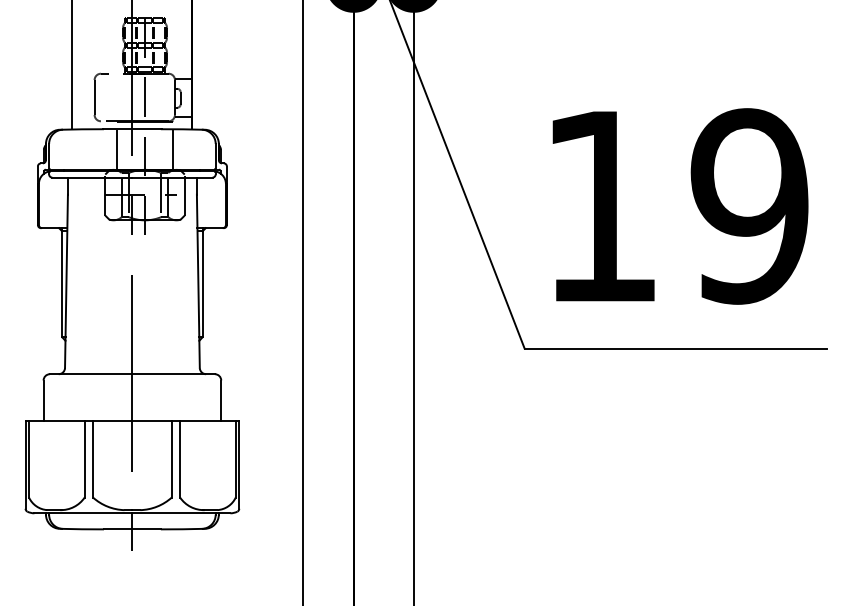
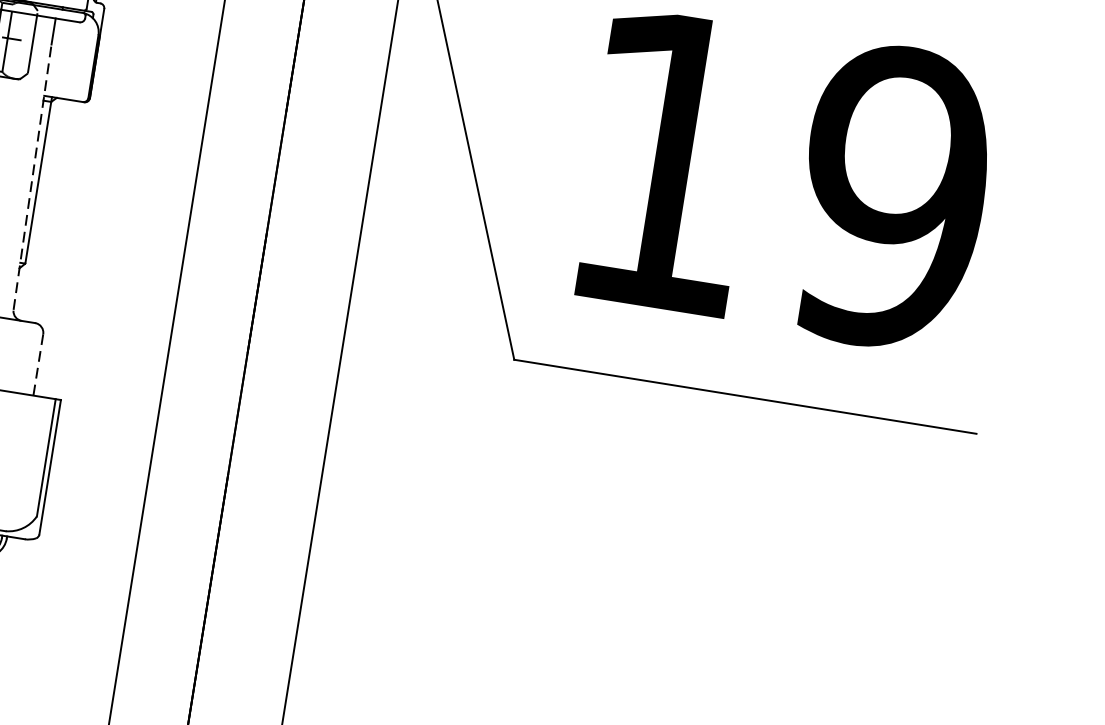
line: (198, 281) -> (32, 177), solid -> dashed
line: (221, 401) -> (38, 366), solid -> dashed

